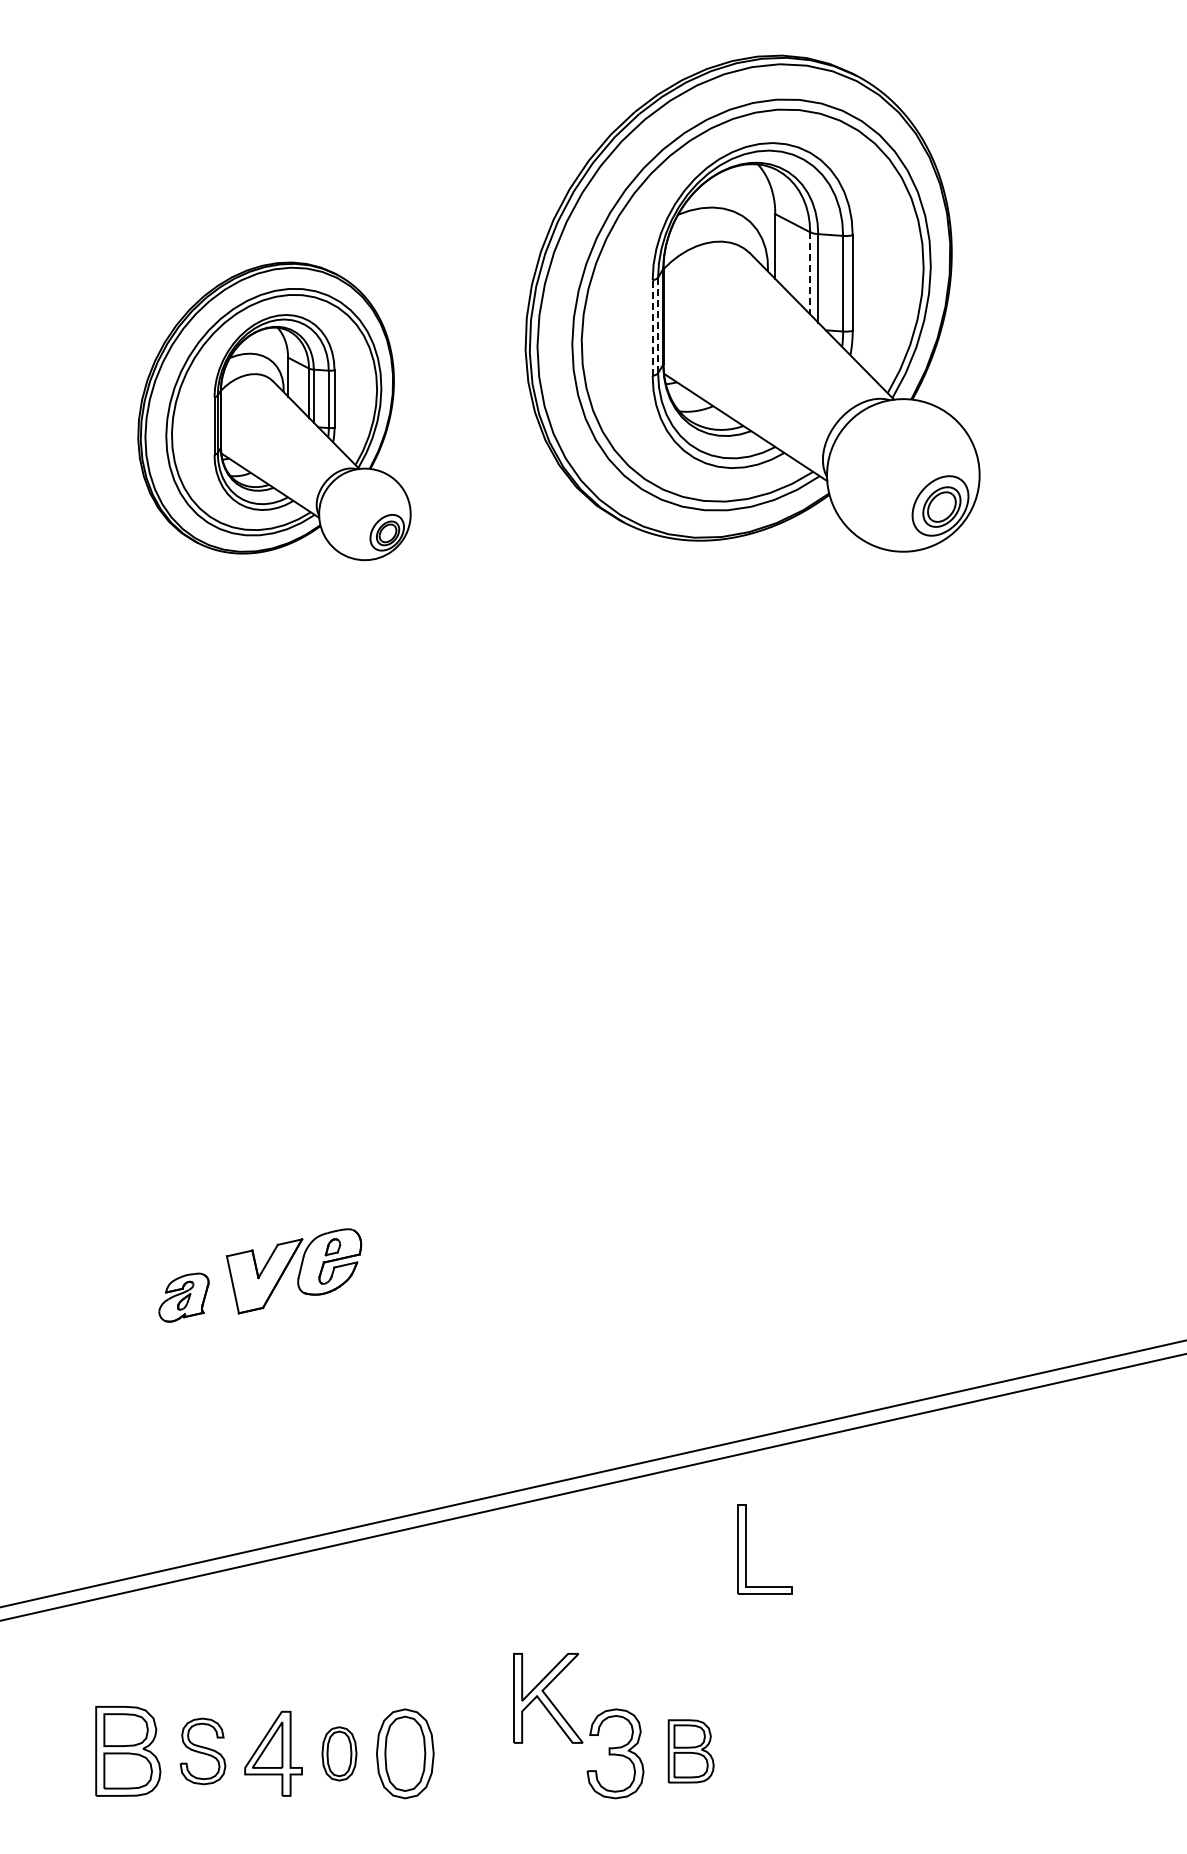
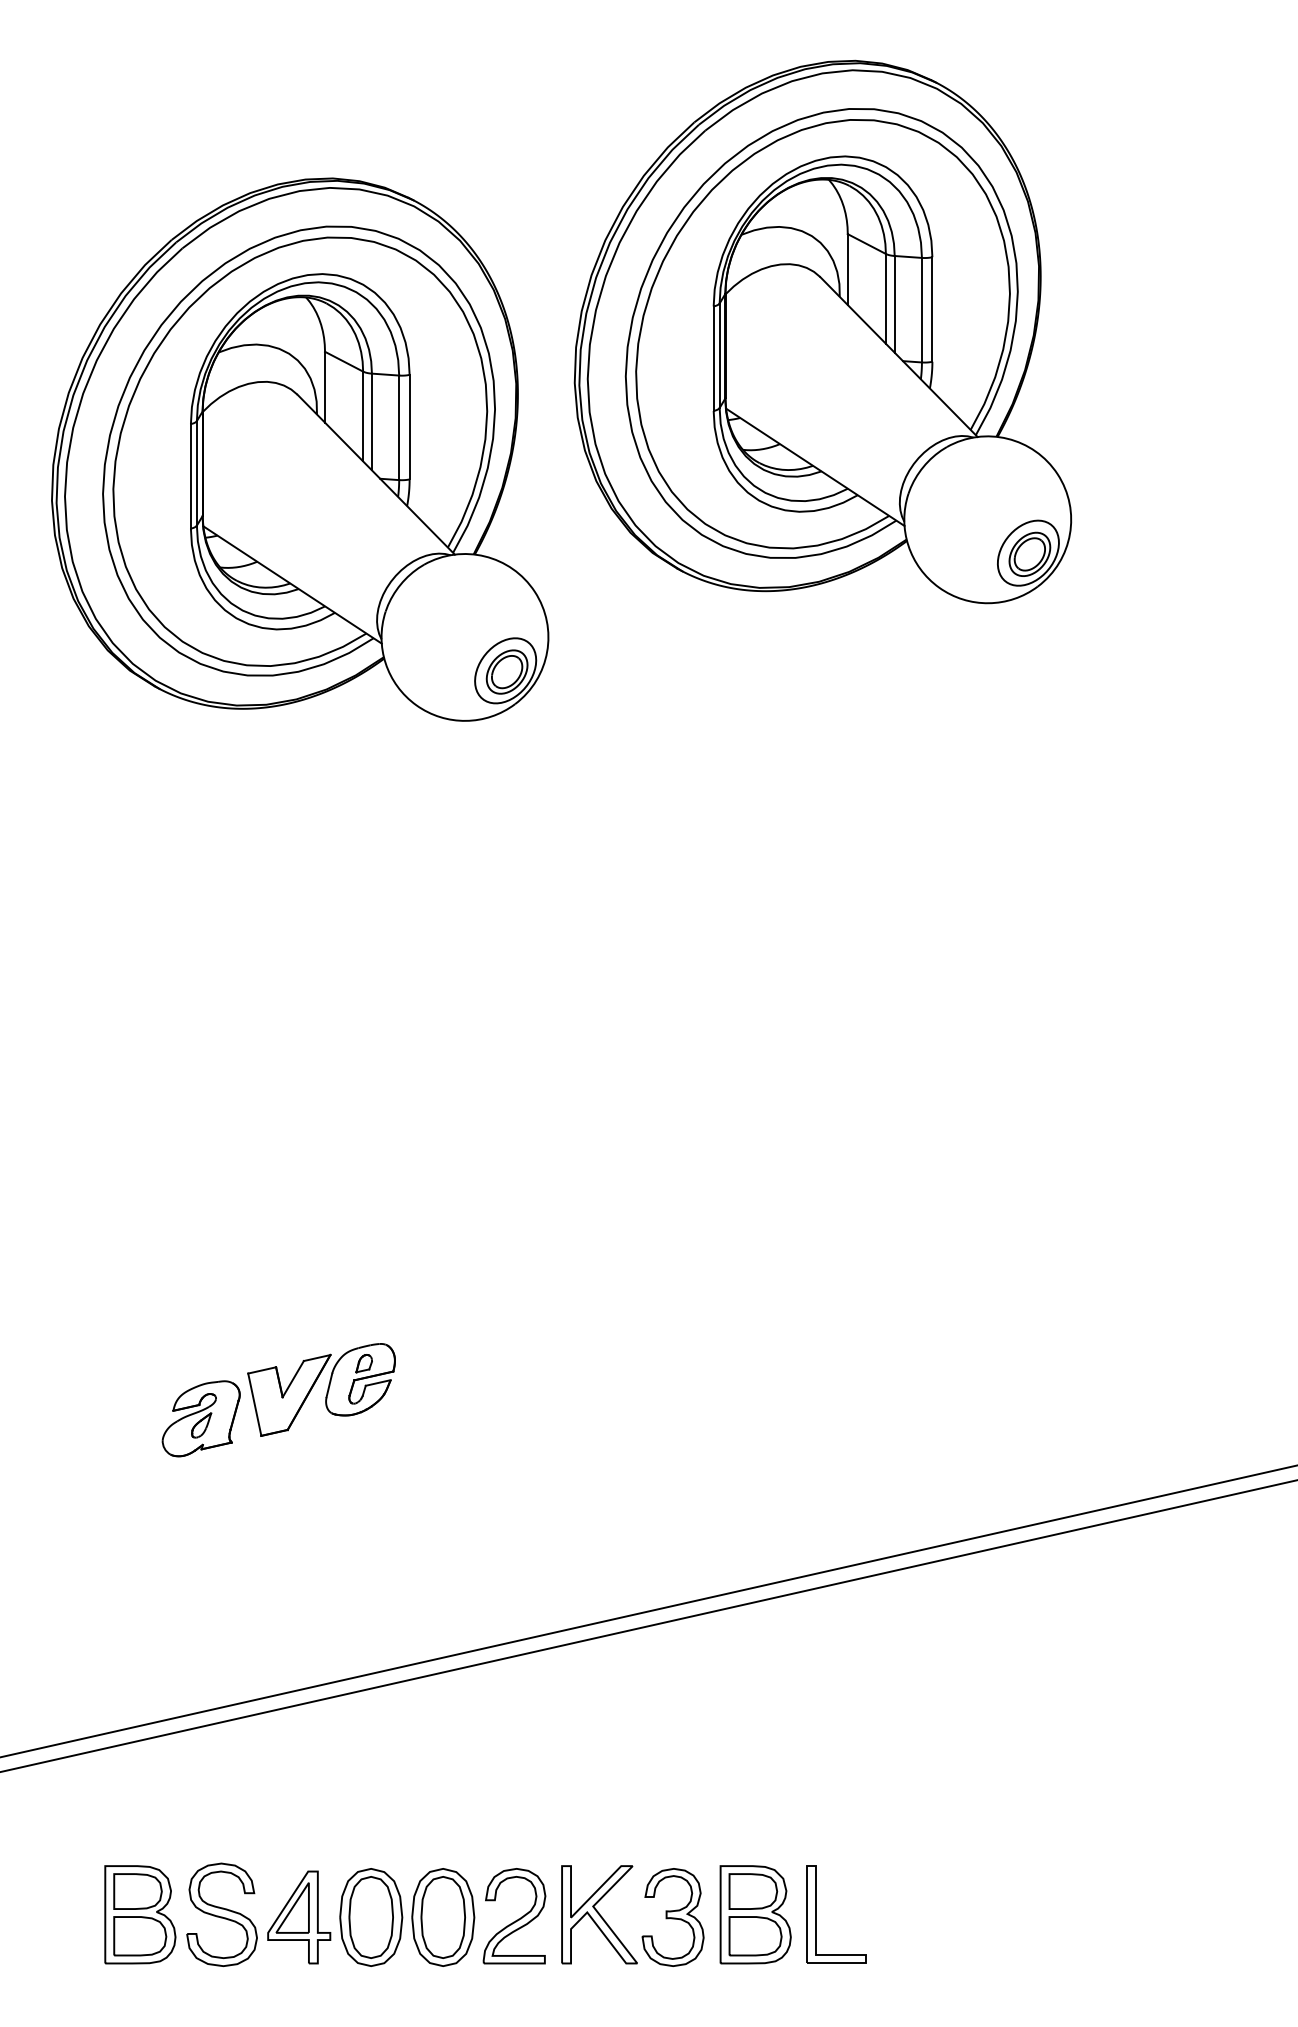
line: (810, 273) -> (886, 299), dashed -> solid
line: (658, 325) -> (720, 355), dashed -> solid
line: (652, 328) -> (713, 359), dashed -> solid
part: (274, 411) -> (300, 449), size x1.67
part: (183, 1297) -> (200, 1418), size x1.43
part: (746, 1549) -> (816, 1914), moved
part: (548, 1698) -> (599, 1914), moved
part: (202, 1751) -> (221, 1914), size x1.43
part: (691, 1751) -> (756, 1914), size x1.43
part: (470, 1752) -> (514, 1916), added
part: (339, 1753) -> (371, 1917), size x1.67

